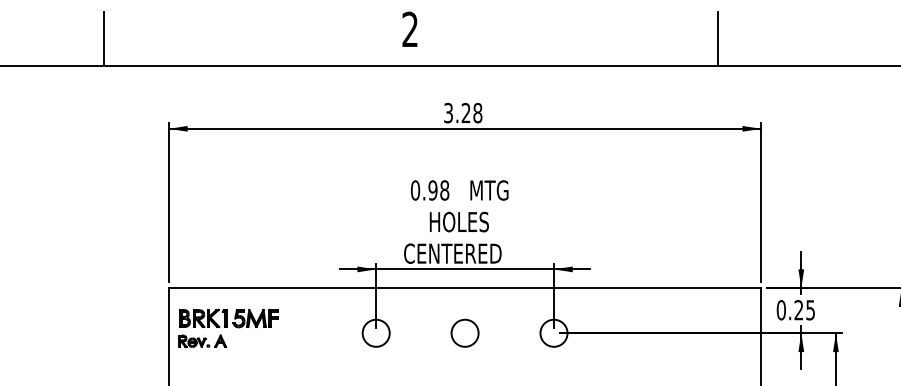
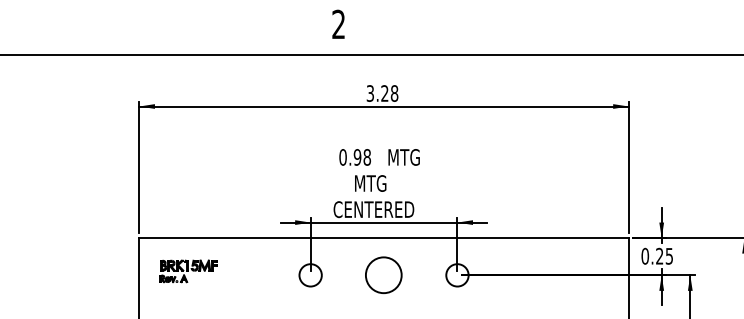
line: (103, 38) -> (85, 31), removed
line: (717, 38) -> (592, 31), removed
text: (459, 222) -> (379, 183), HOLES -> MTG
part: (228, 328) -> (188, 271), size x0.7
circle: (465, 333) -> (384, 275), size x1.6

